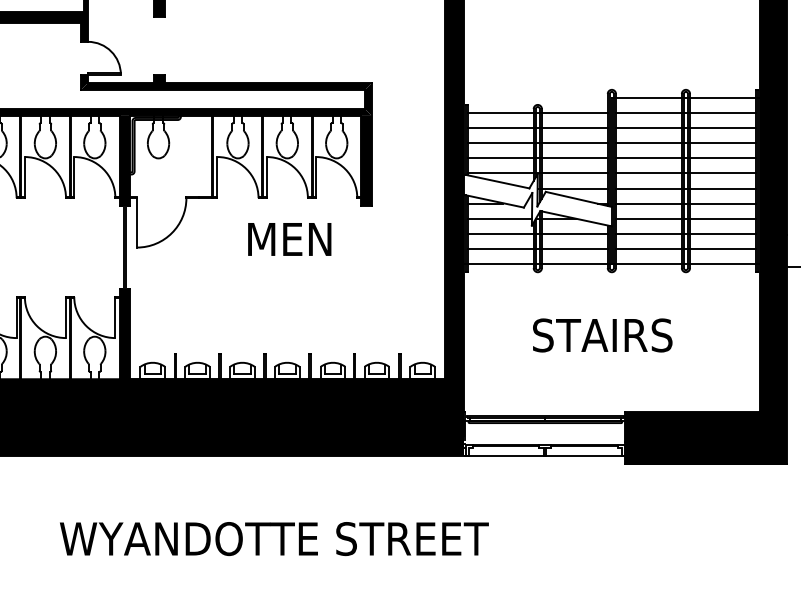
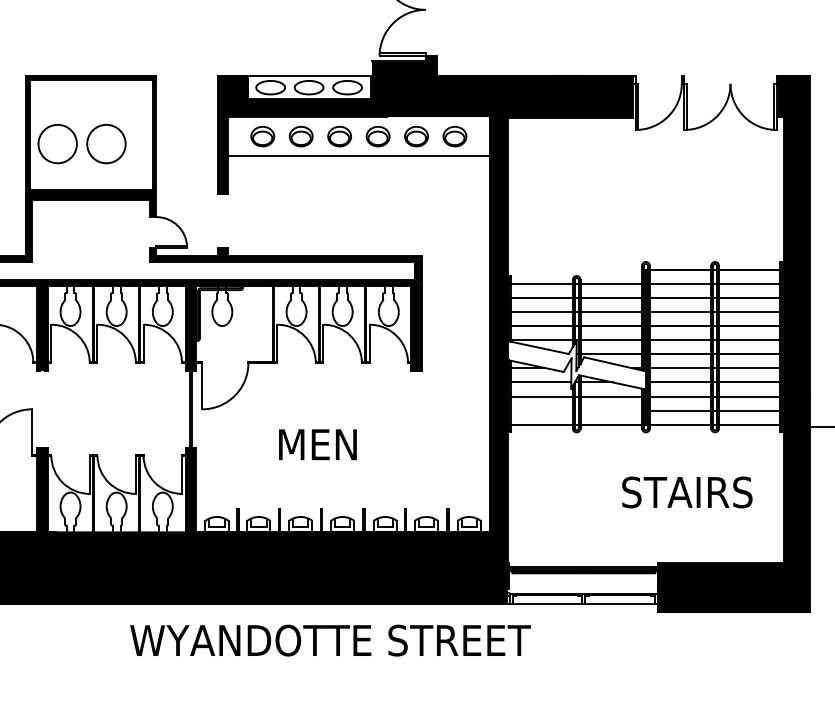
text: (289, 239) -> (317, 444), moved
line: (537, 248) -> (576, 410), removed
text: (602, 335) -> (687, 492), moved
text: (274, 538) -> (330, 640), moved

